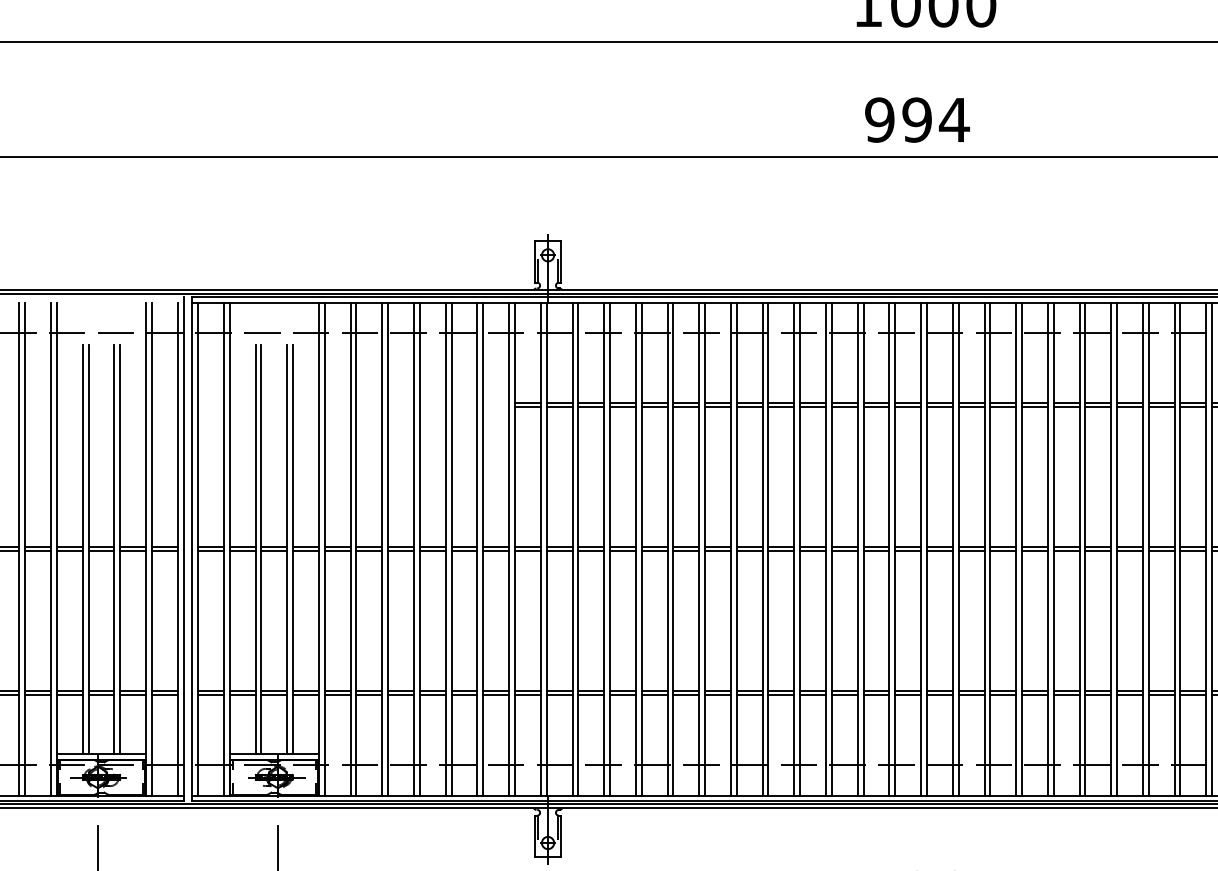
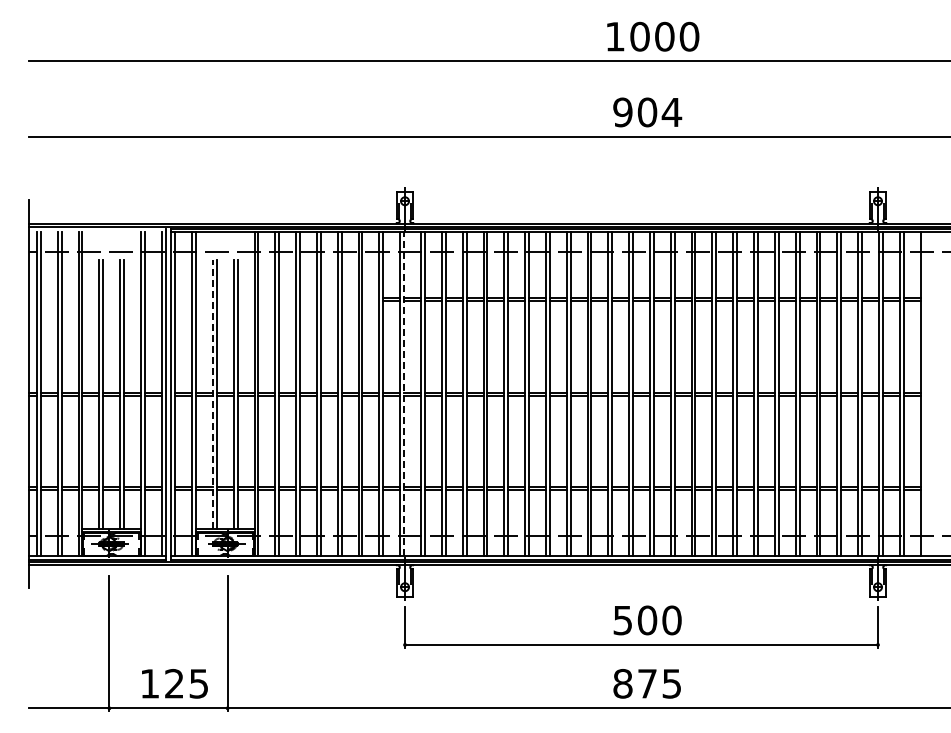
text: (917, 120) -> (647, 112), 994 -> 904
line: (254, 548) -> (212, 393), solid -> dashed
line: (547, 549) -> (404, 394), solid -> dashed

